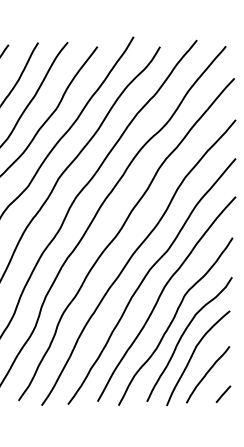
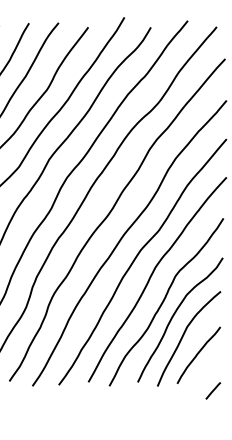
line: (223, 393) -> (213, 390), moved

